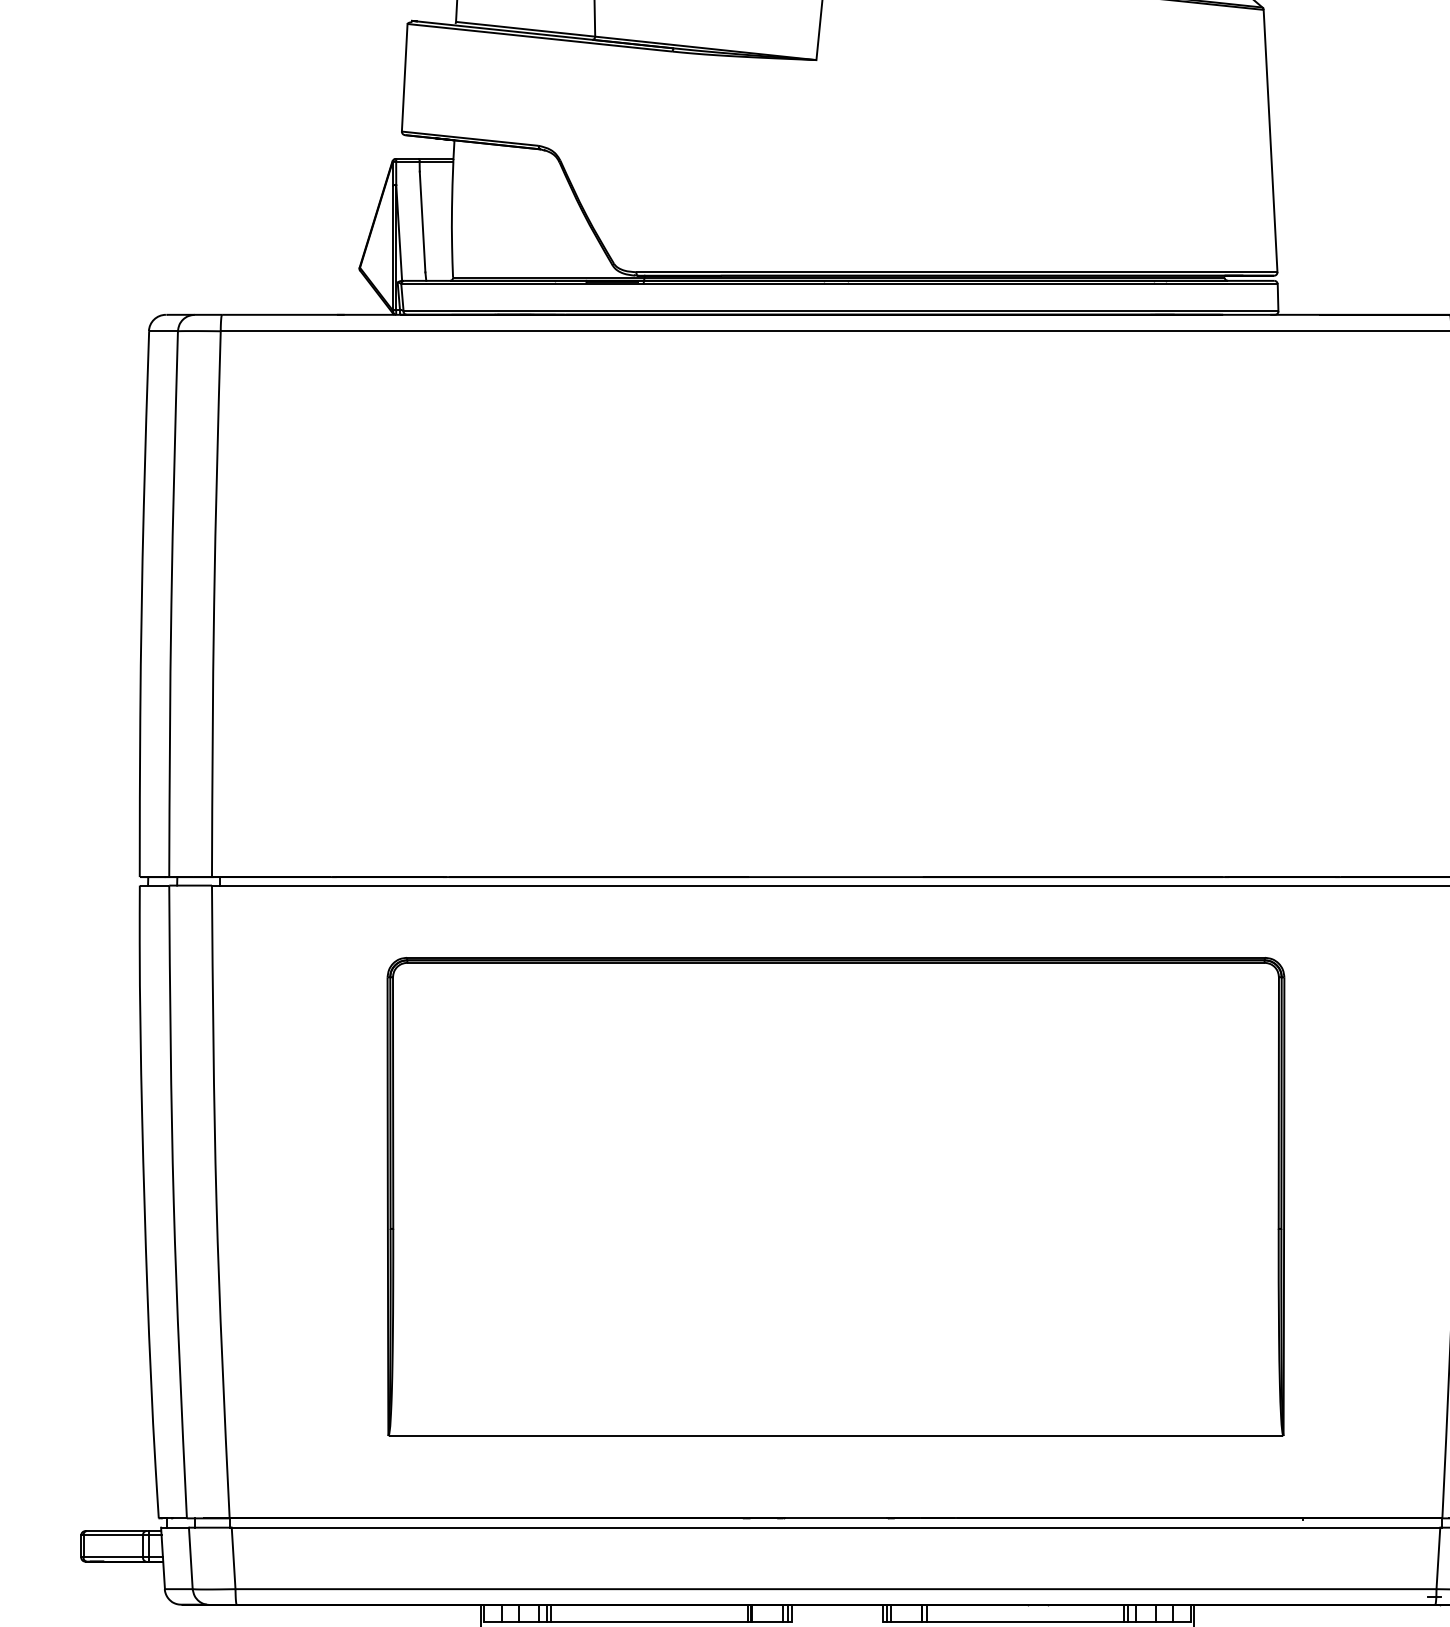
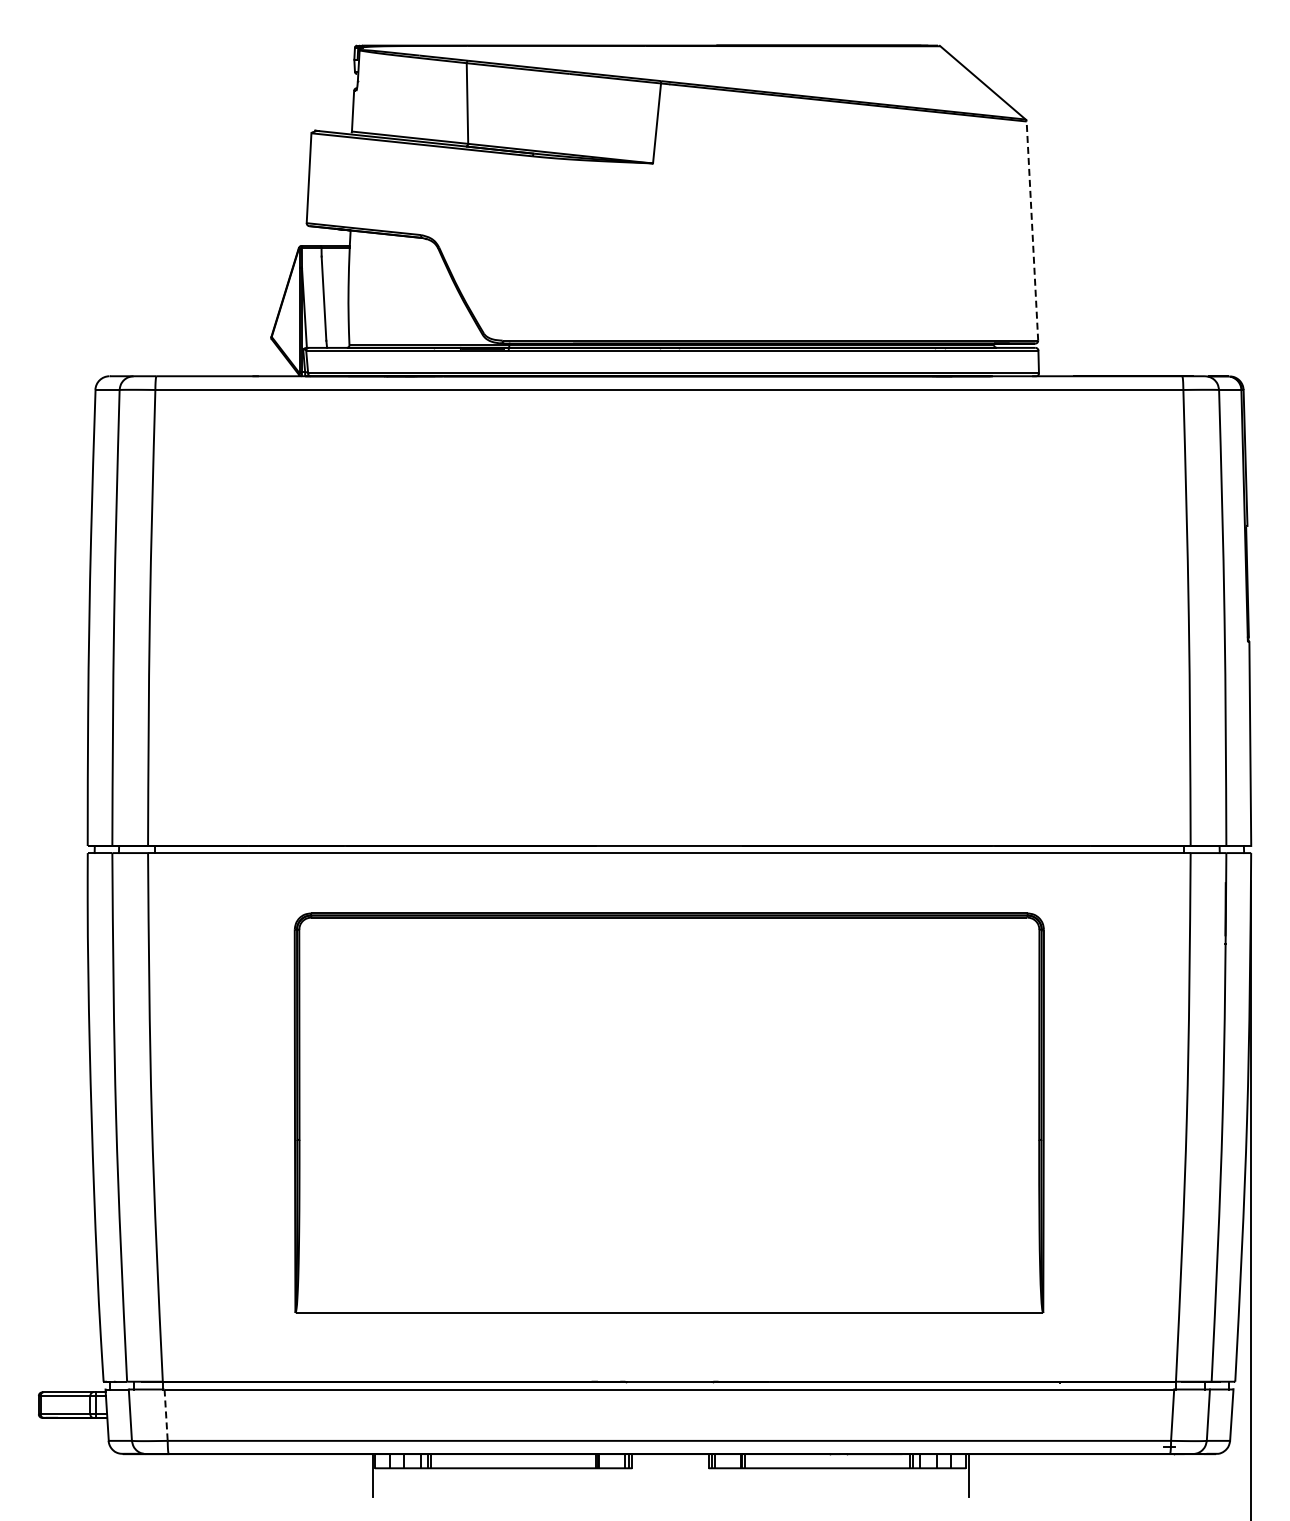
line: (1270, 141) -> (1032, 231), solid -> dashed
line: (234, 1558) -> (166, 1415), solid -> dashed

